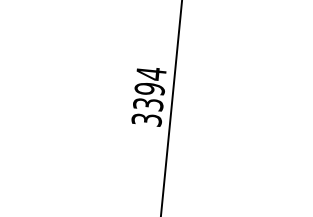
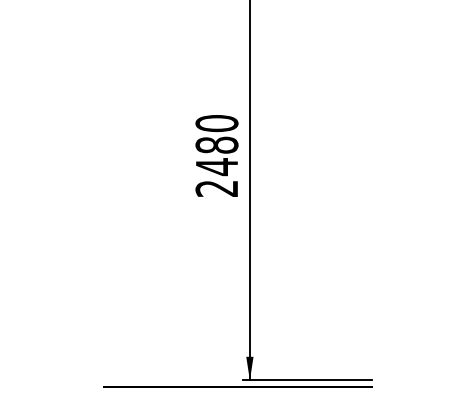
text: (148, 96) -> (216, 155), 3394 -> 2480

